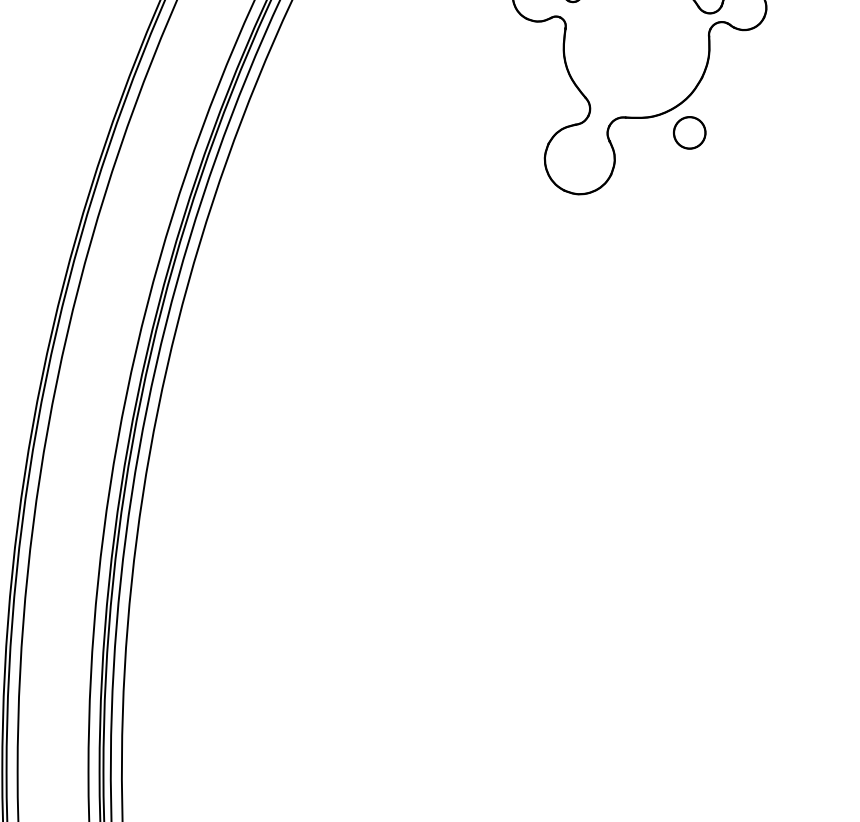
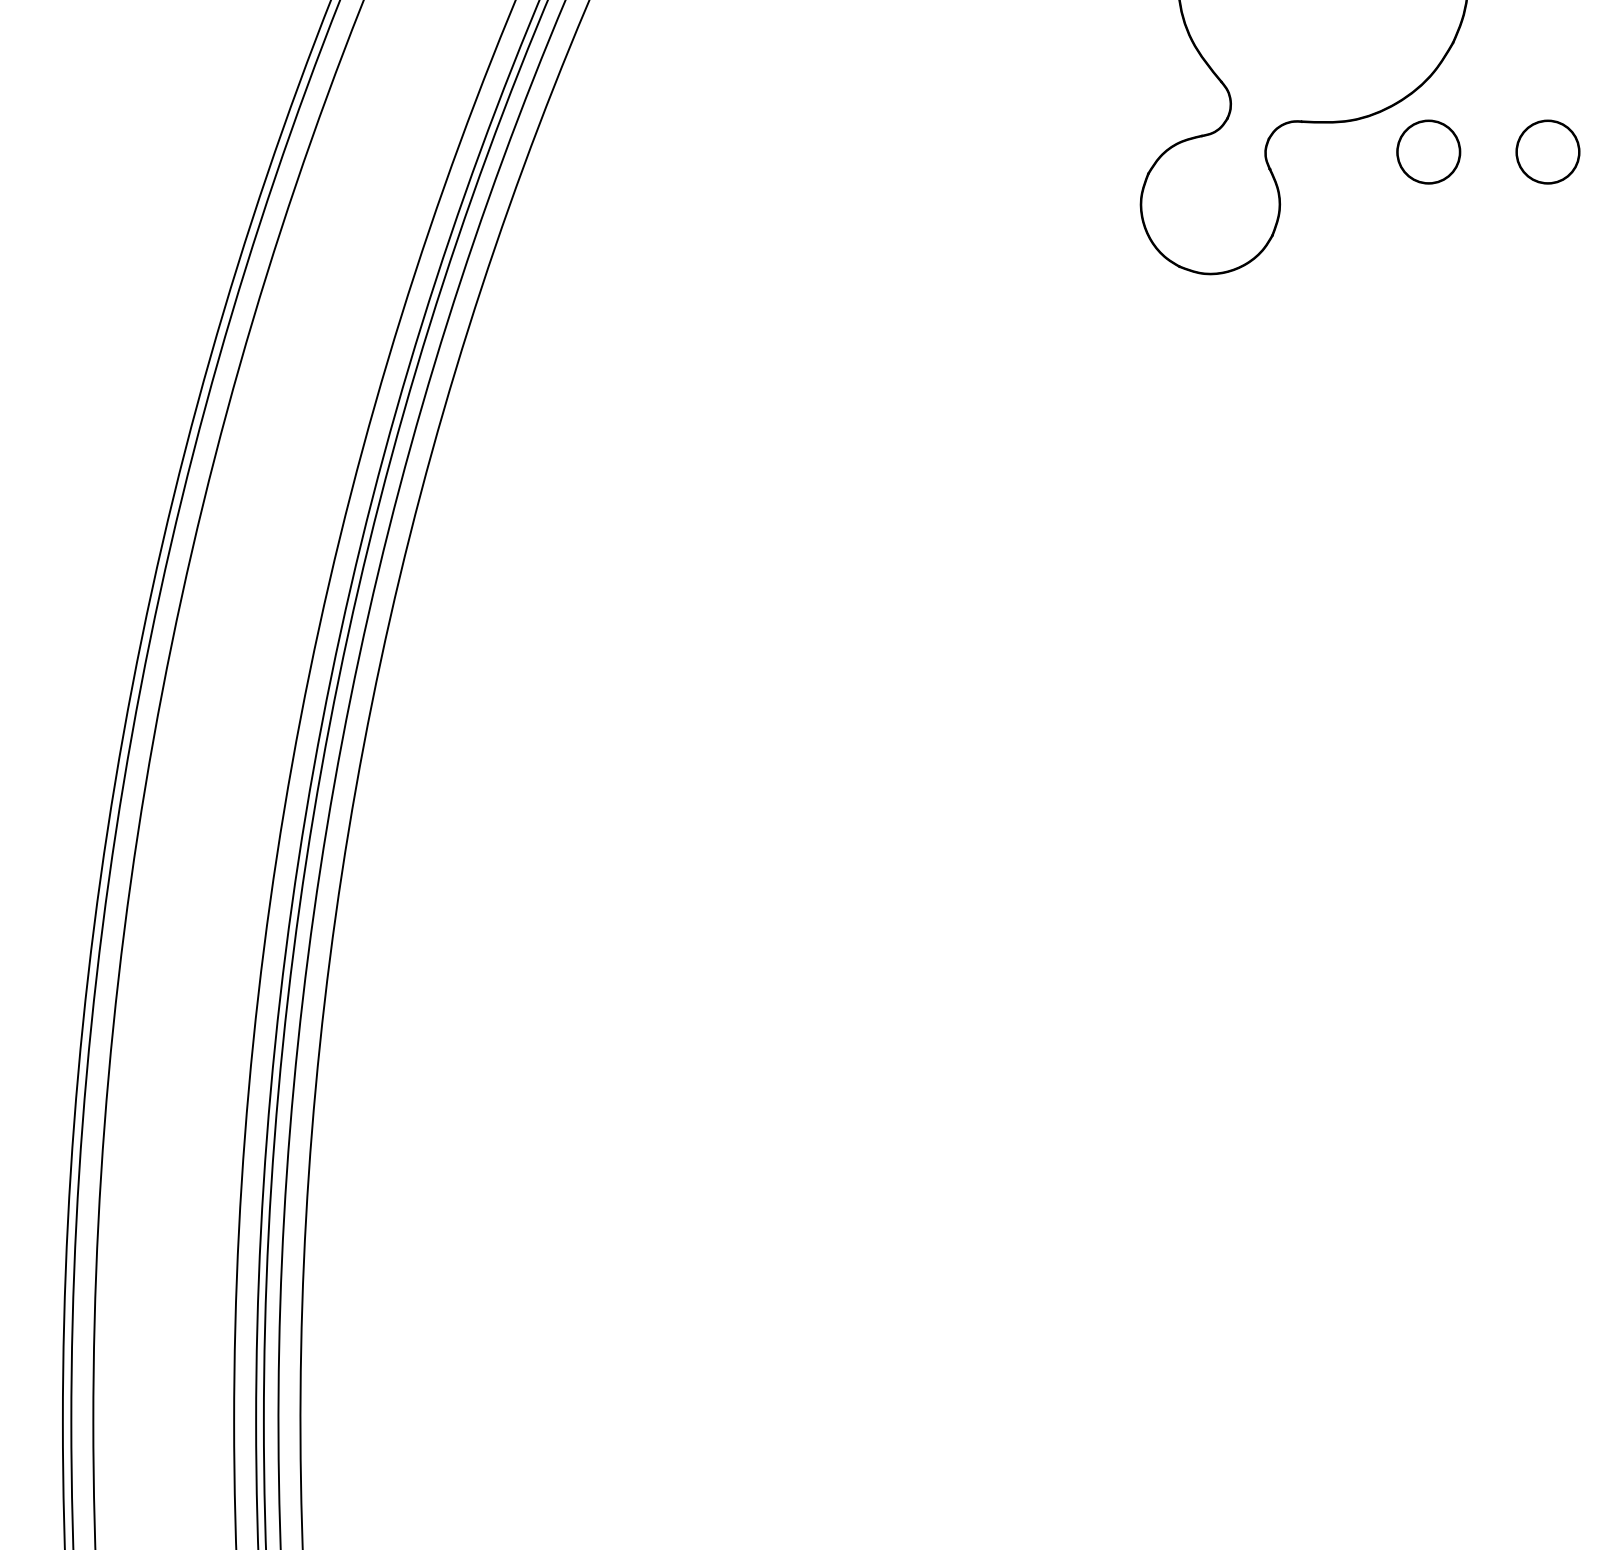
circle: (749, 132) -> (1547, 151), added

